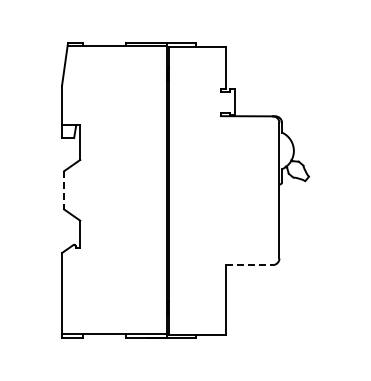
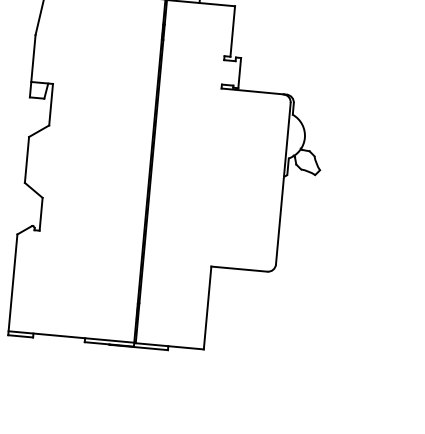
line: (64, 190) -> (27, 160), dashed -> solid
line: (249, 265) -> (239, 269), dashed -> solid

